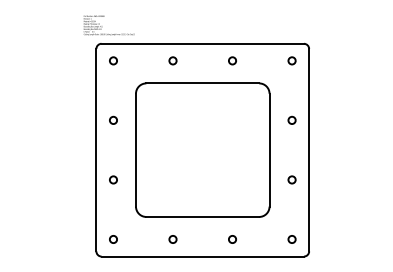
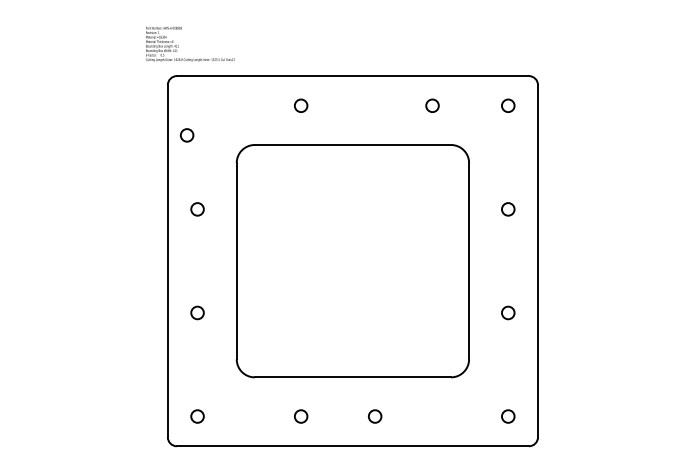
circle: (113, 60) -> (187, 134), moved
circle: (232, 60) -> (432, 105), moved
circle: (232, 239) -> (375, 416), moved

